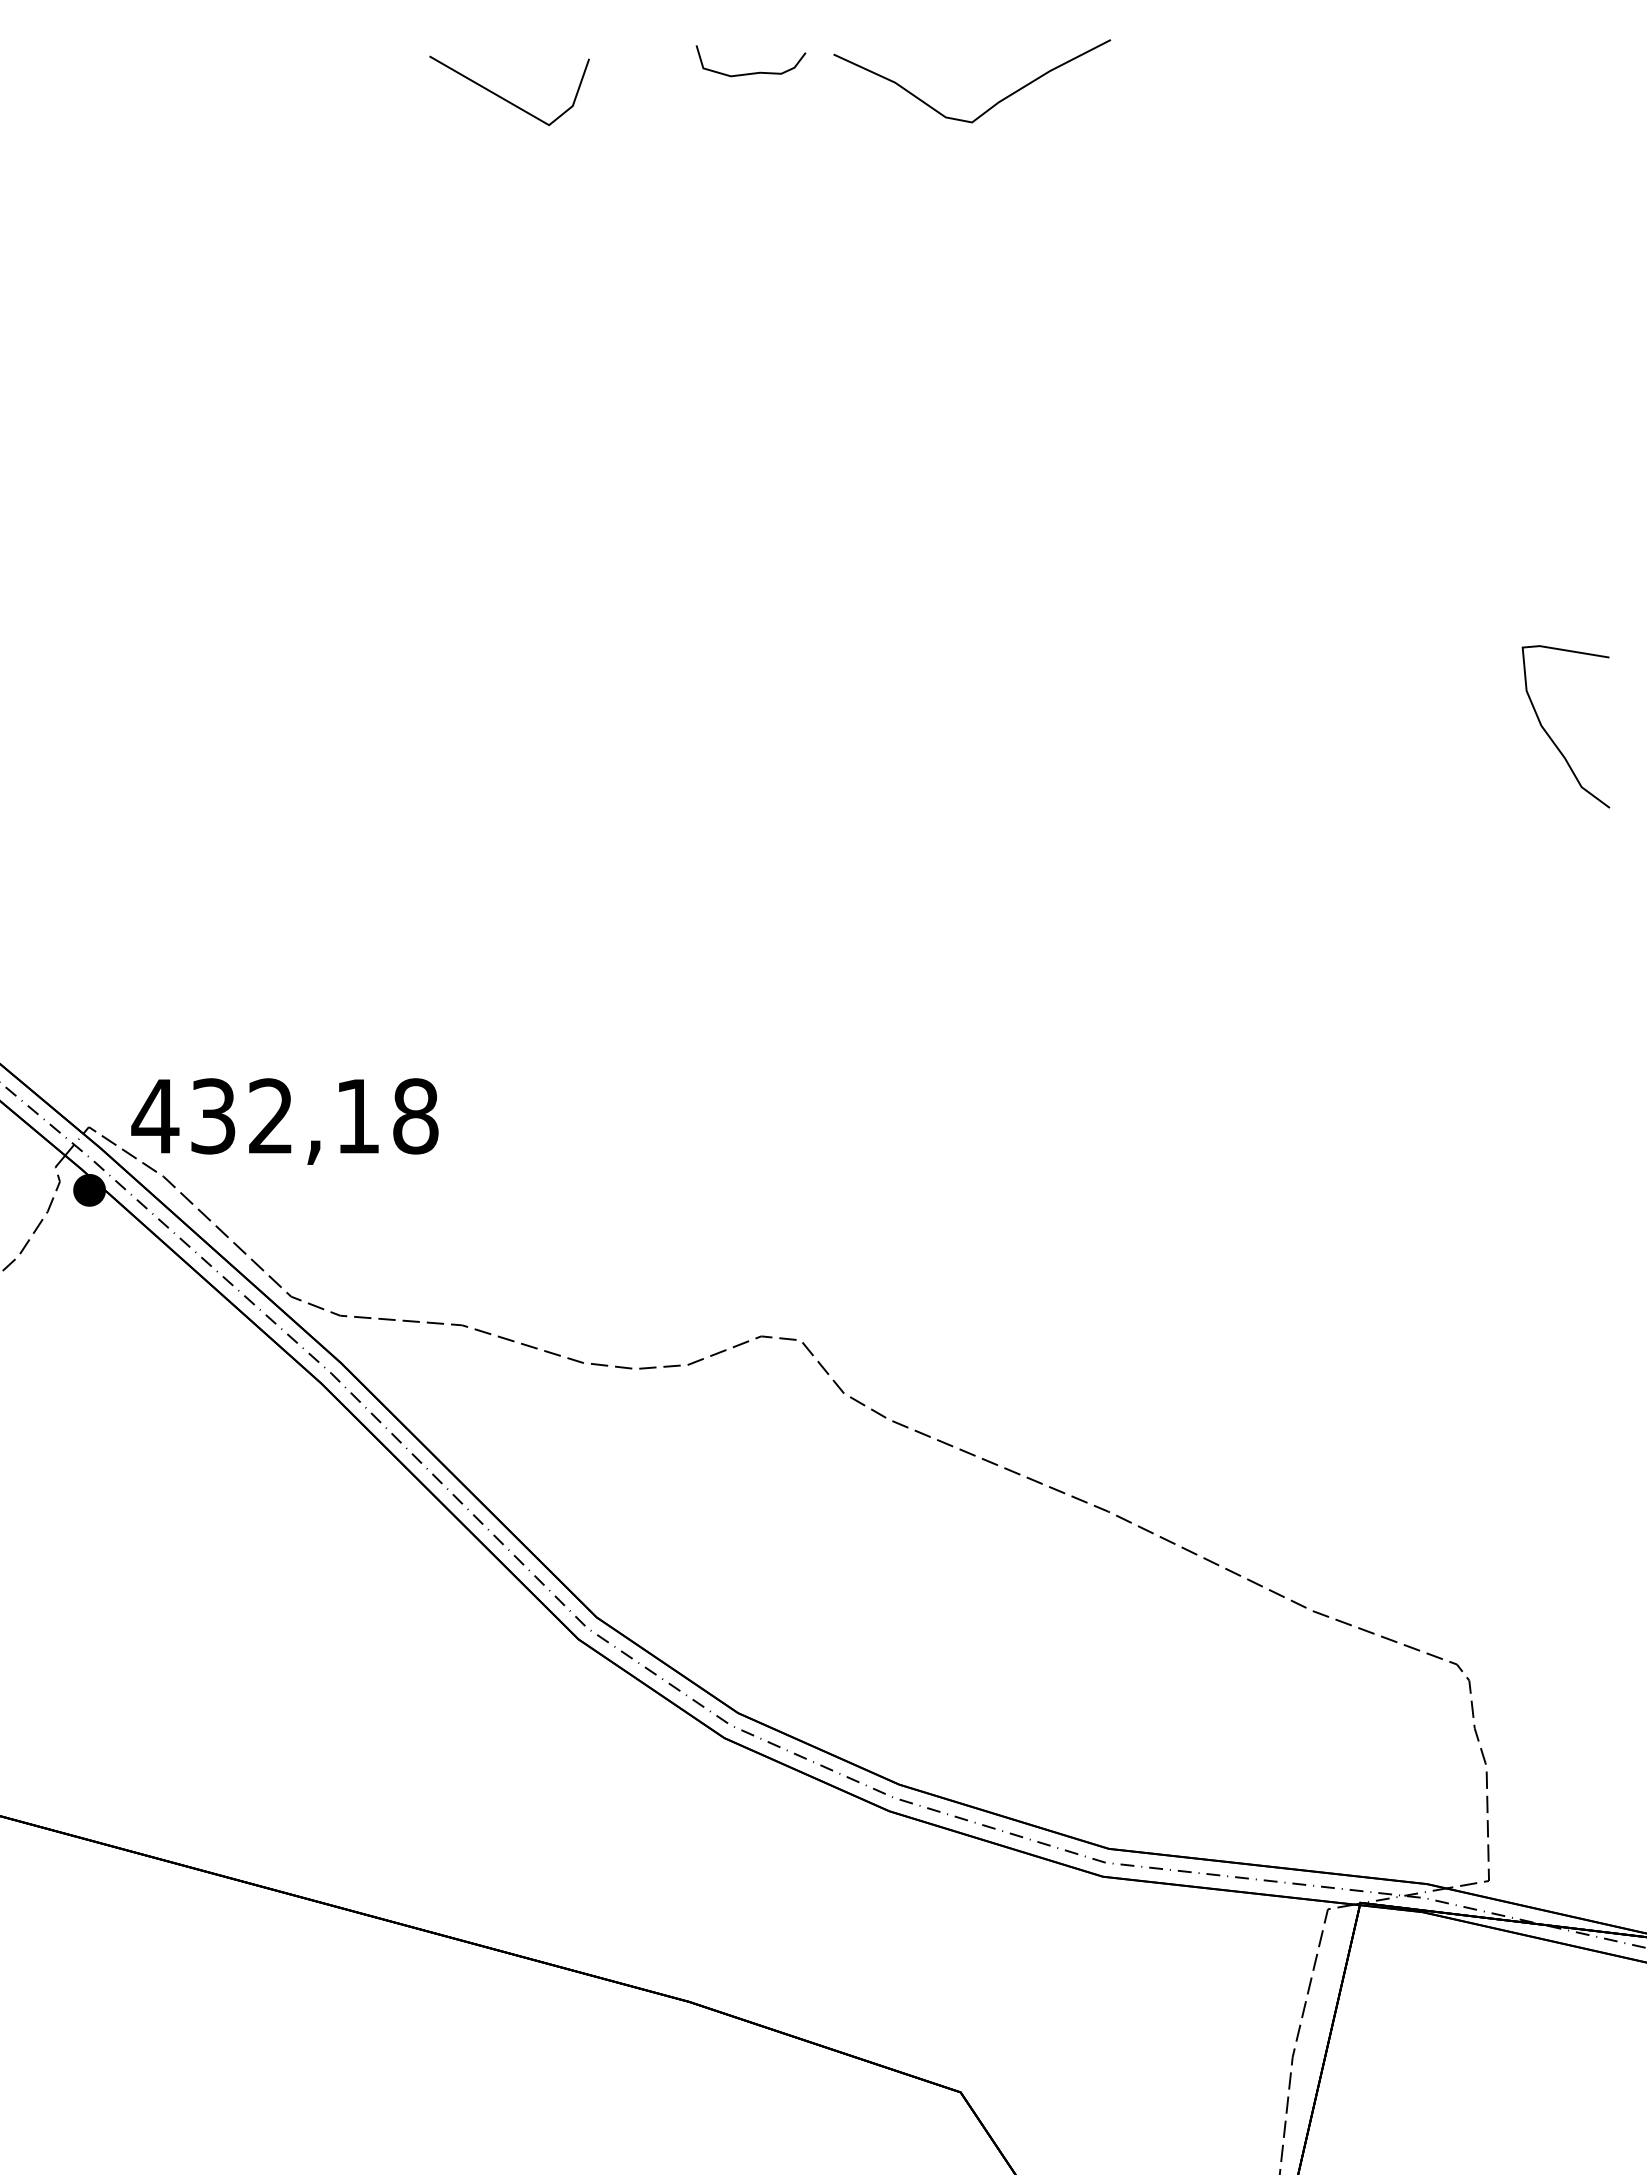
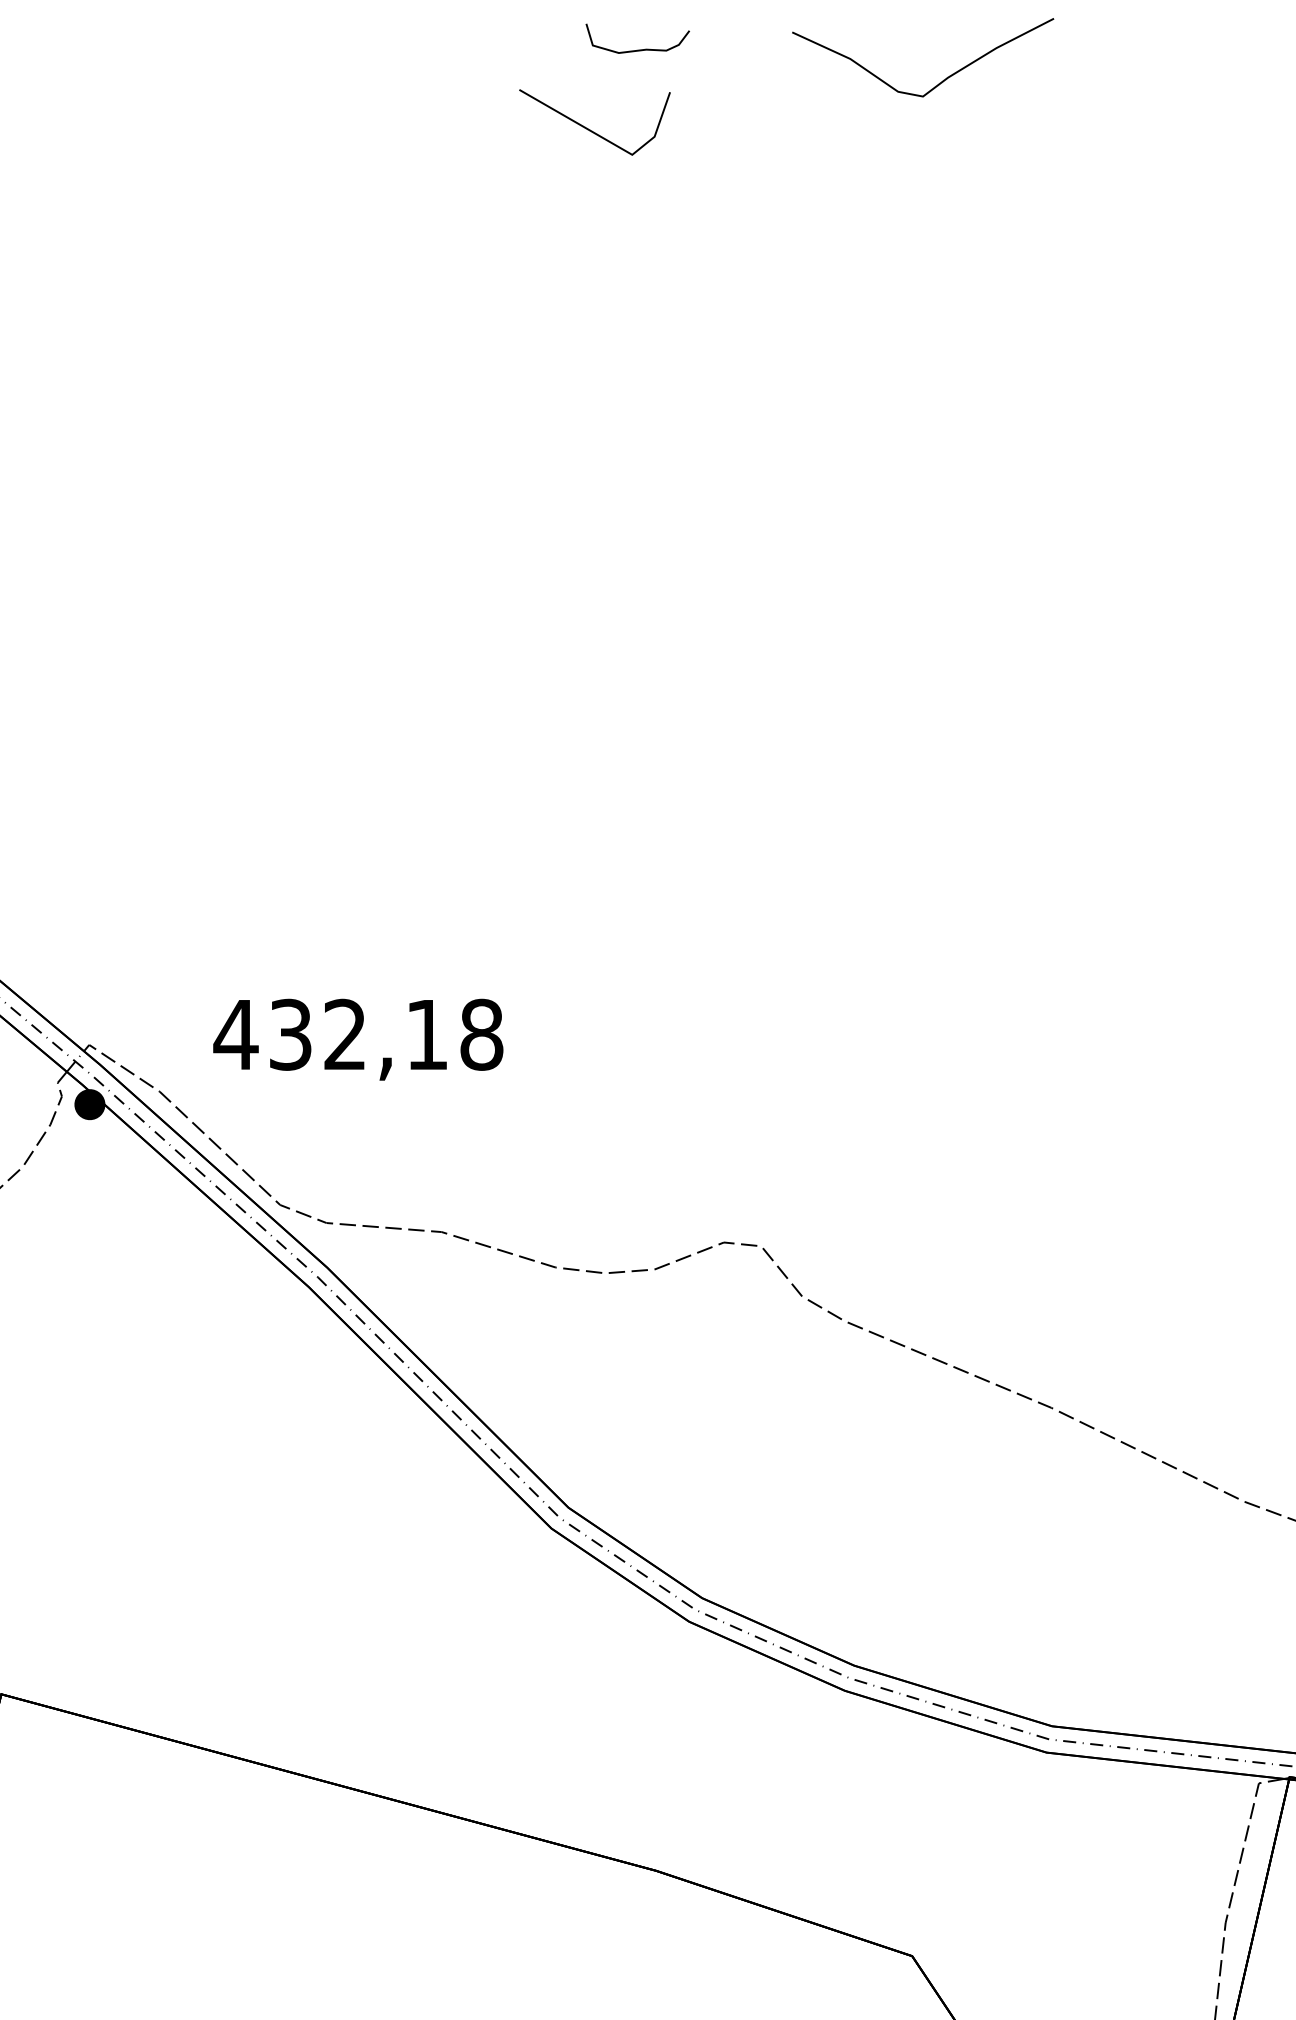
curve: (751, 72) -> (638, 49), moved
line: (503, 97) -> (589, 128), moved
text: (284, 1121) -> (357, 1039), moved

